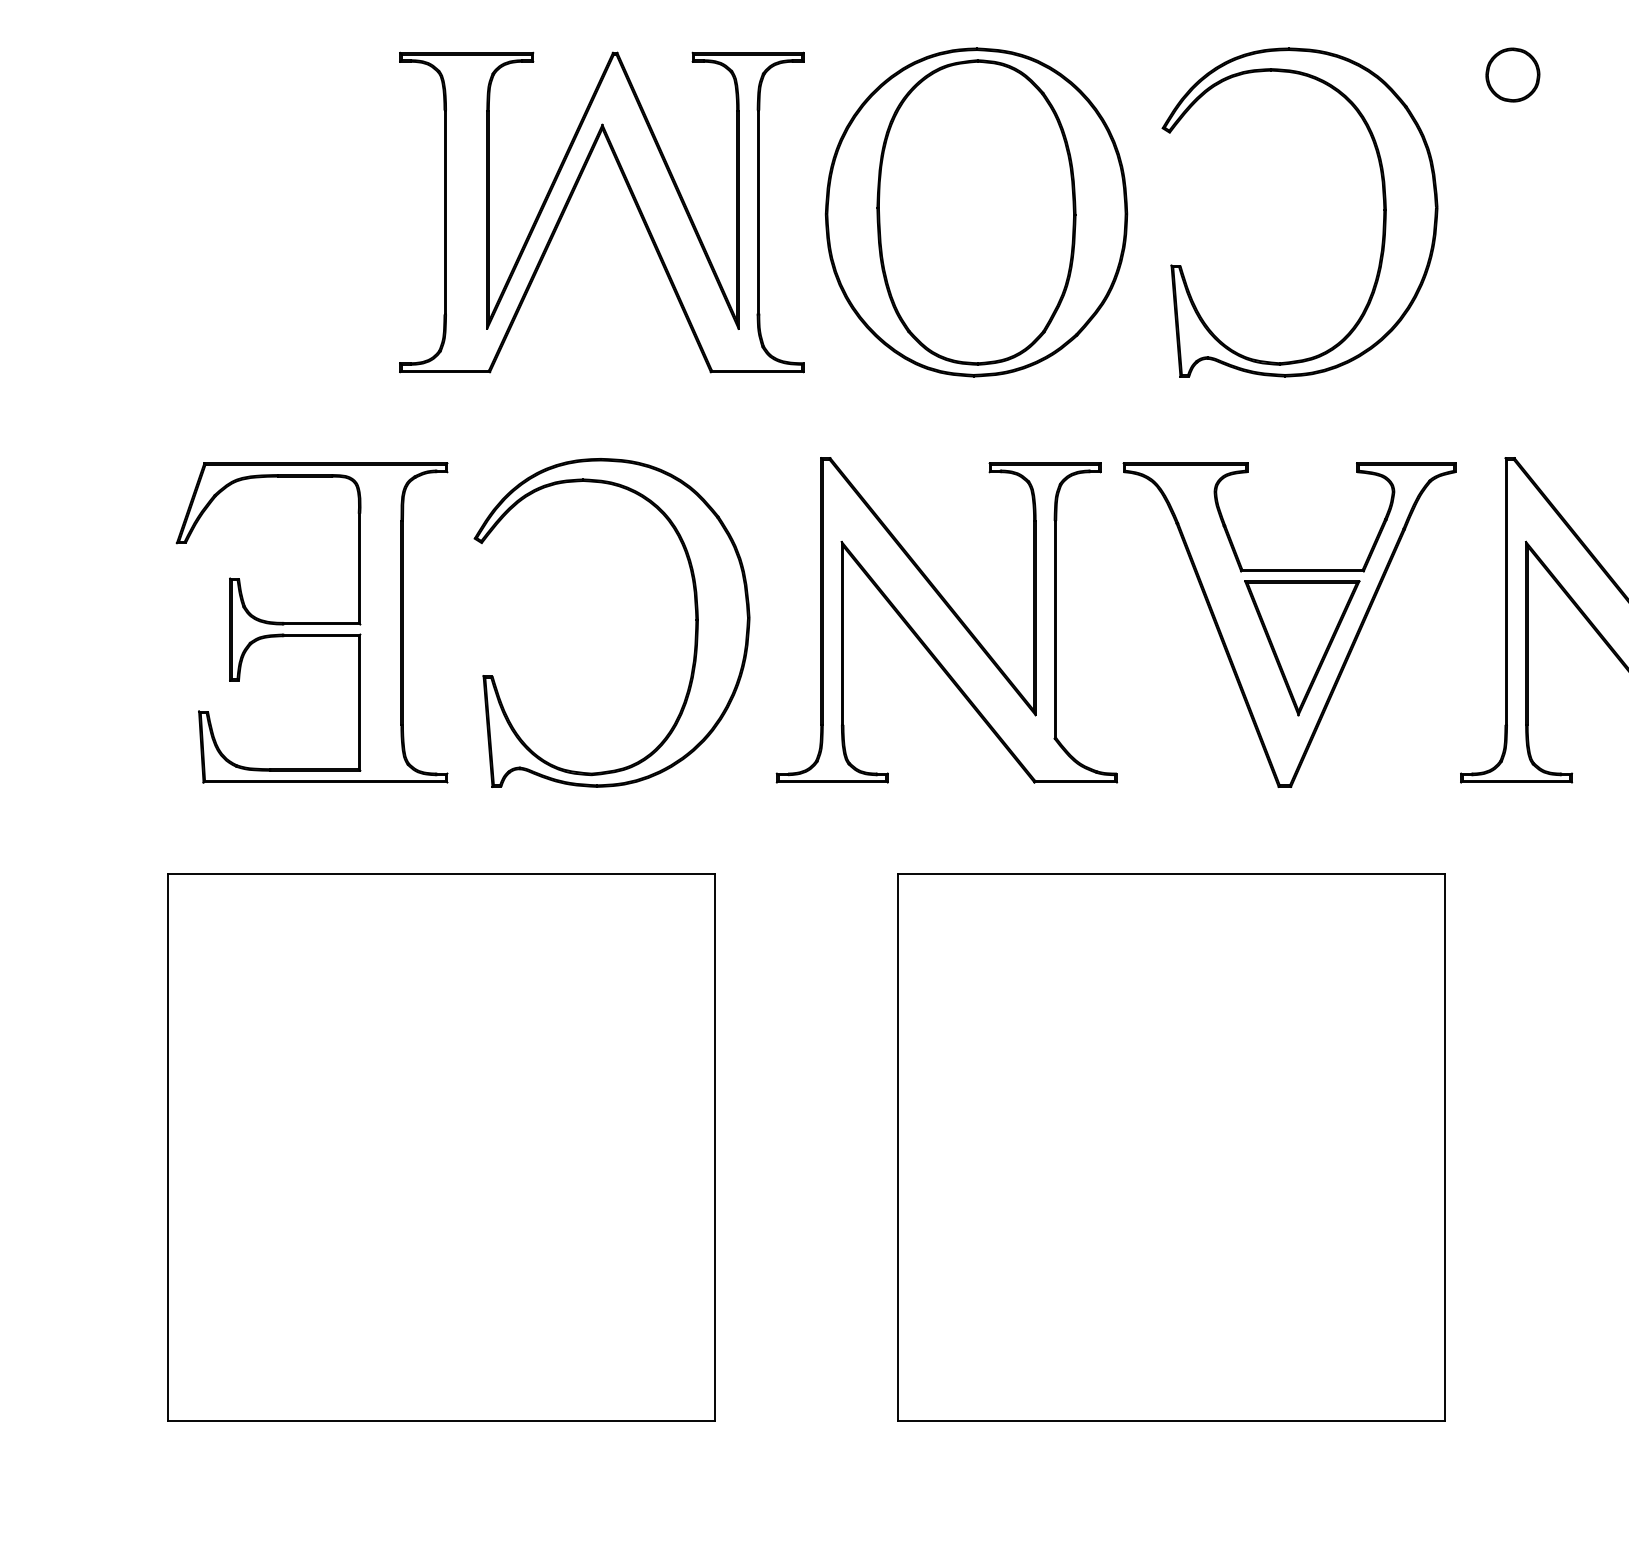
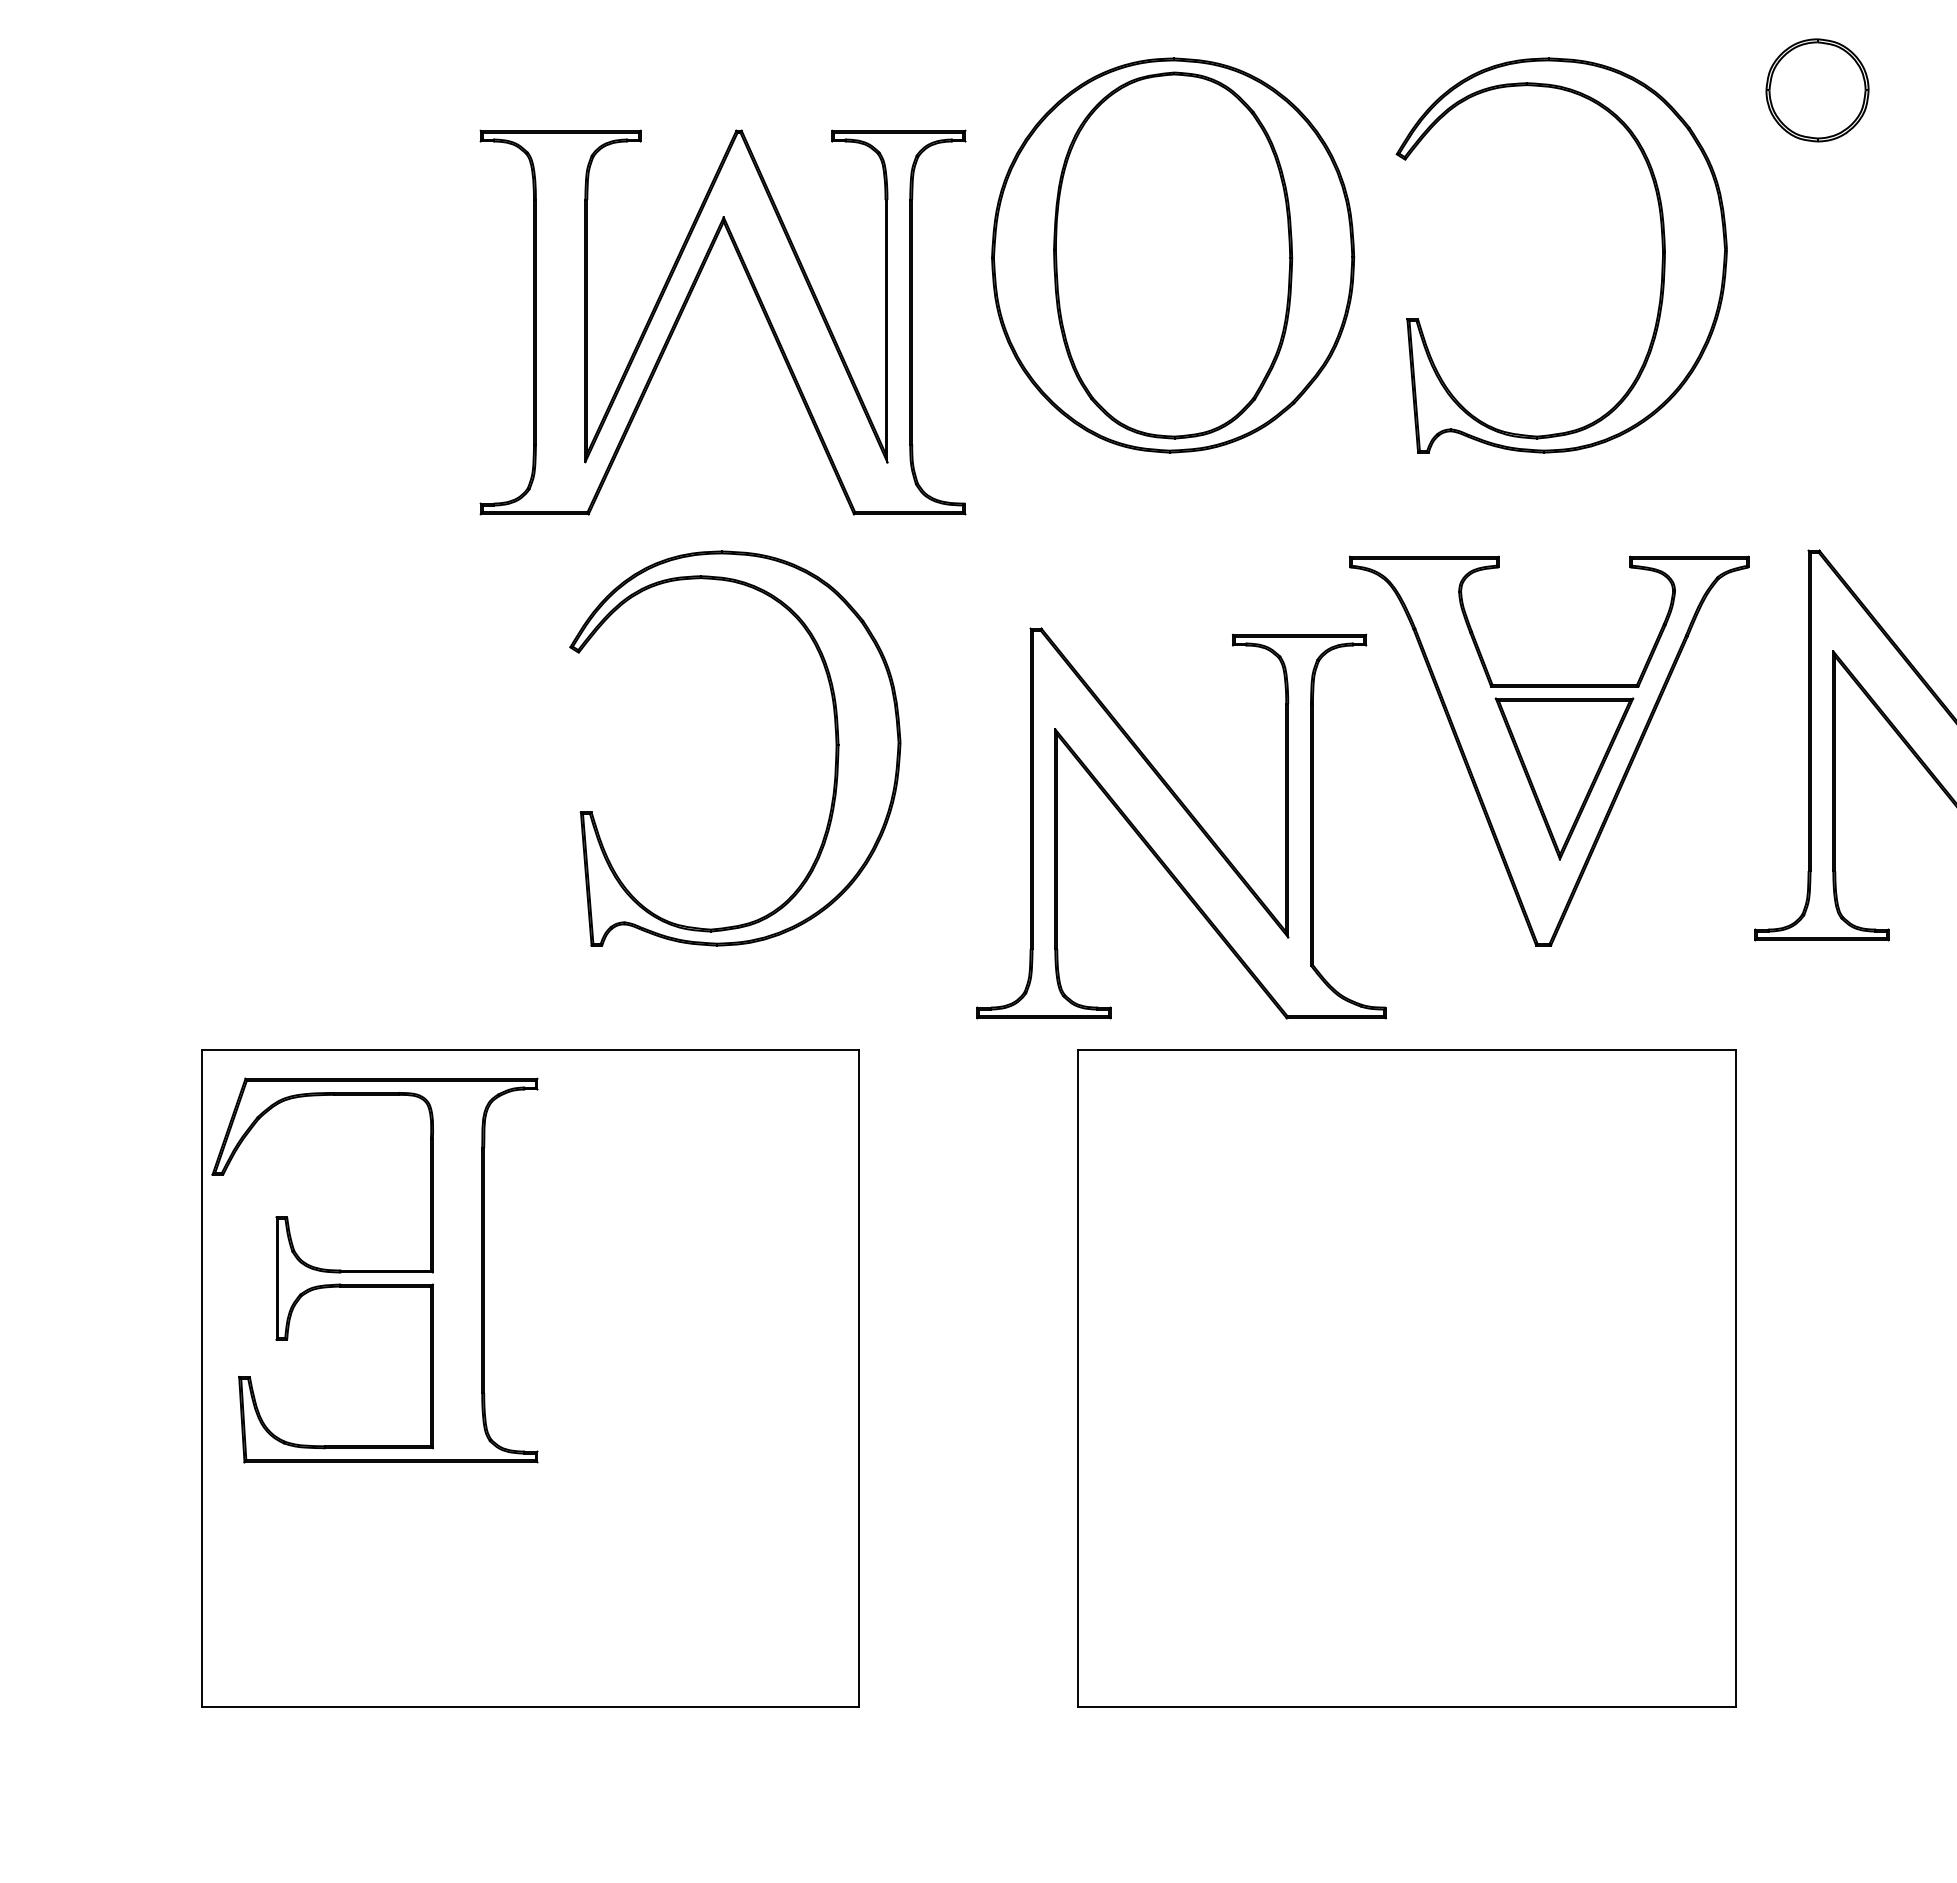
part: (1512, 75) -> (1817, 90), size x1.6
part: (571, 198) -> (686, 305), moved
part: (946, 620) -> (1181, 823), moved
part: (311, 622) -> (374, 1270), moved

